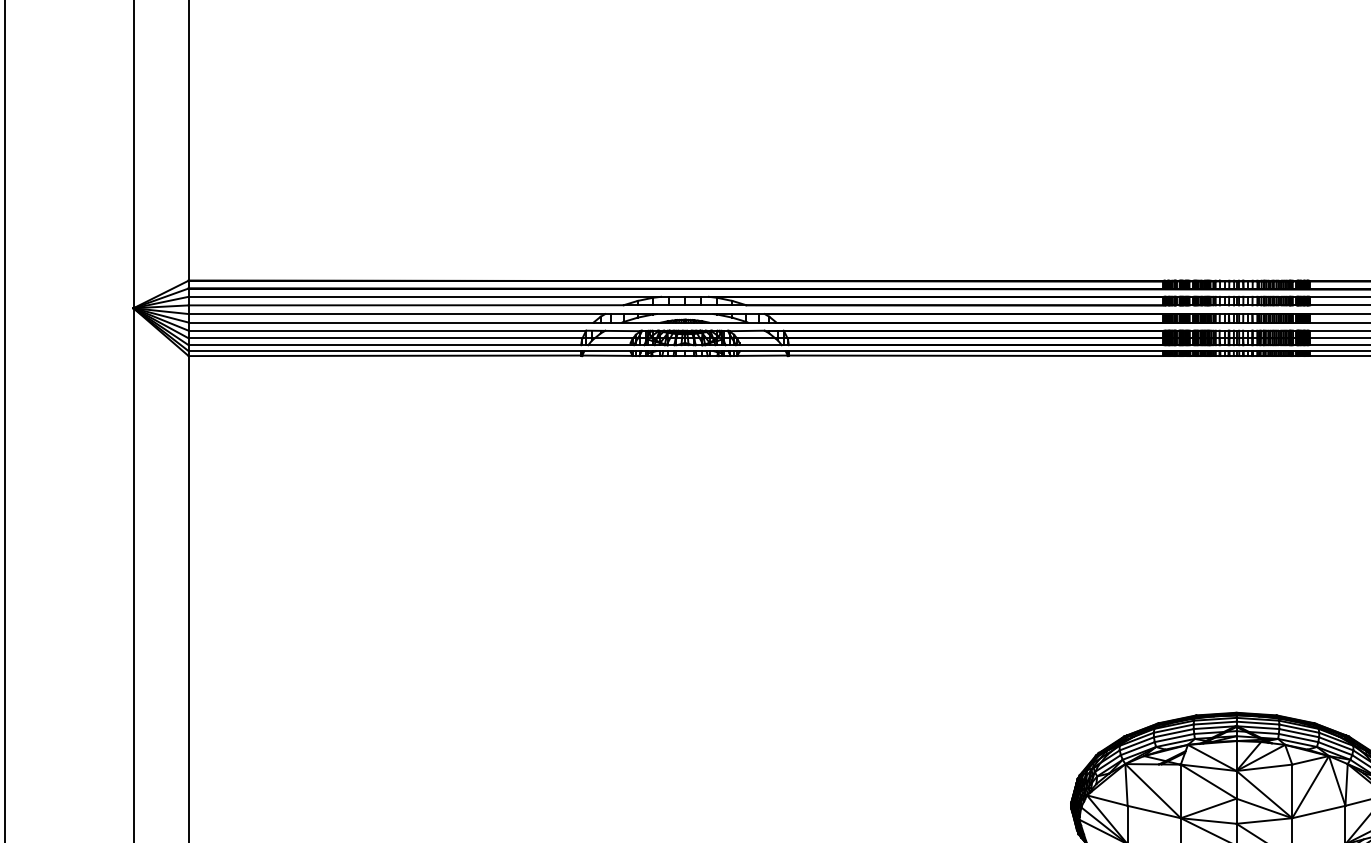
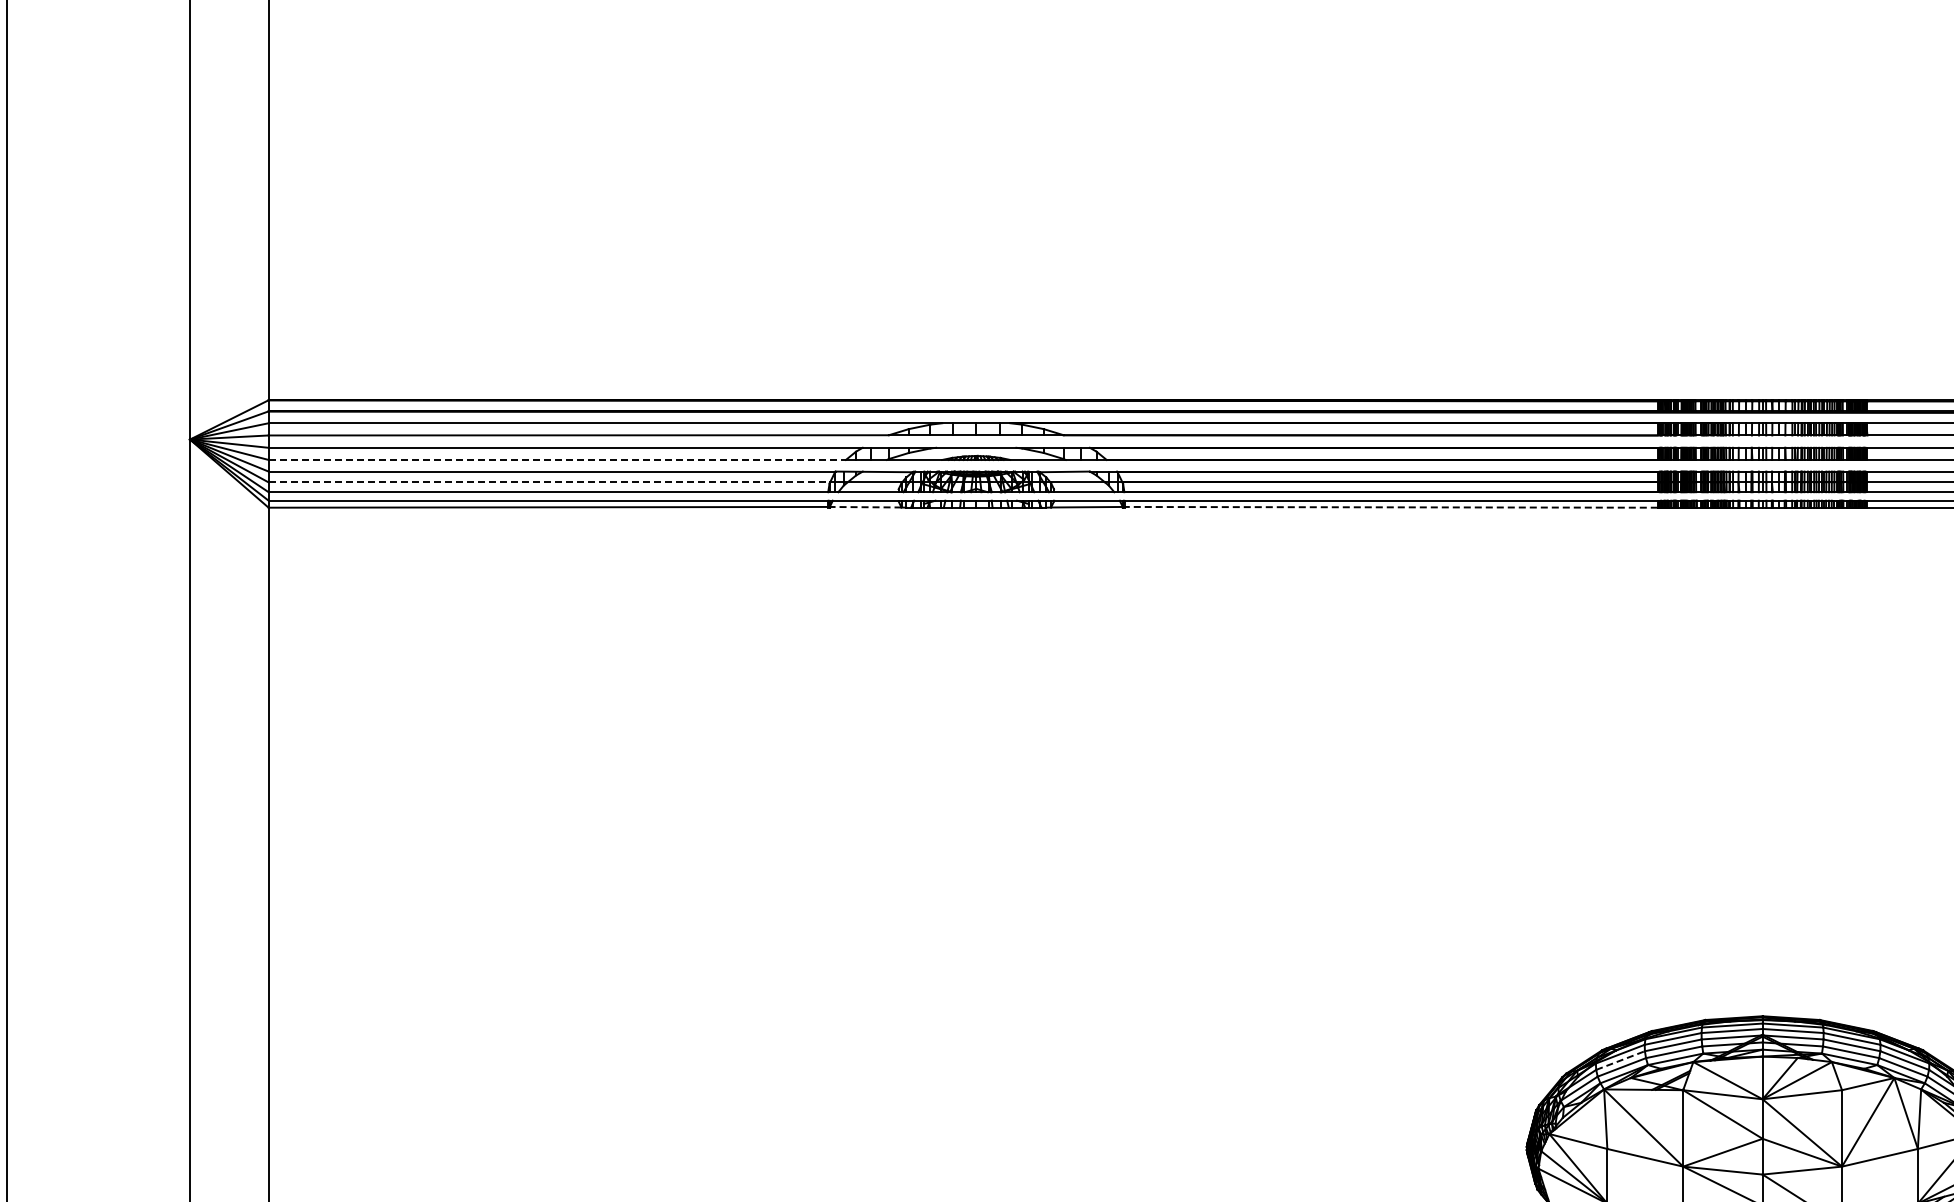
line: (391, 322) -> (557, 459), solid -> dashed
line: (385, 338) -> (549, 482), solid -> dashed
line: (607, 355) -> (865, 507), solid -> dashed
line: (974, 355) -> (1389, 507), solid -> dashed
line: (1137, 743) -> (1621, 1060), solid -> dashed

